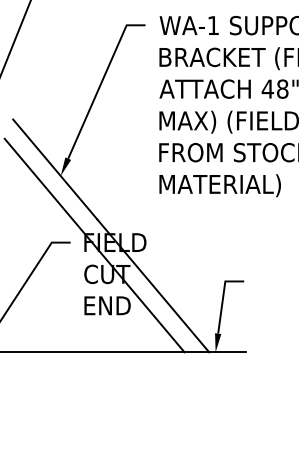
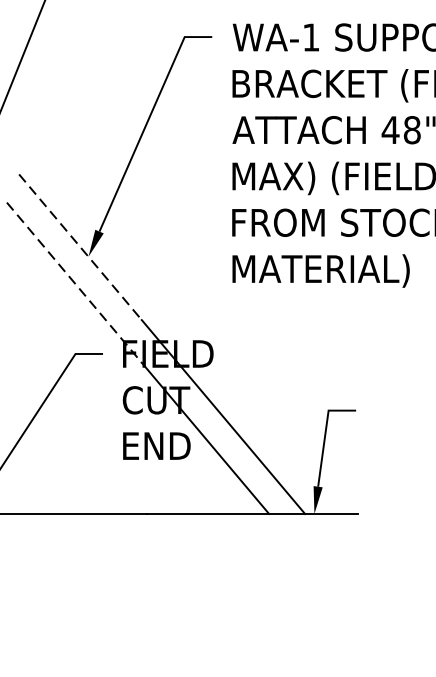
line: (55, 169) -> (80, 247), solid -> dashed
line: (51, 193) -> (75, 282), solid -> dashed

